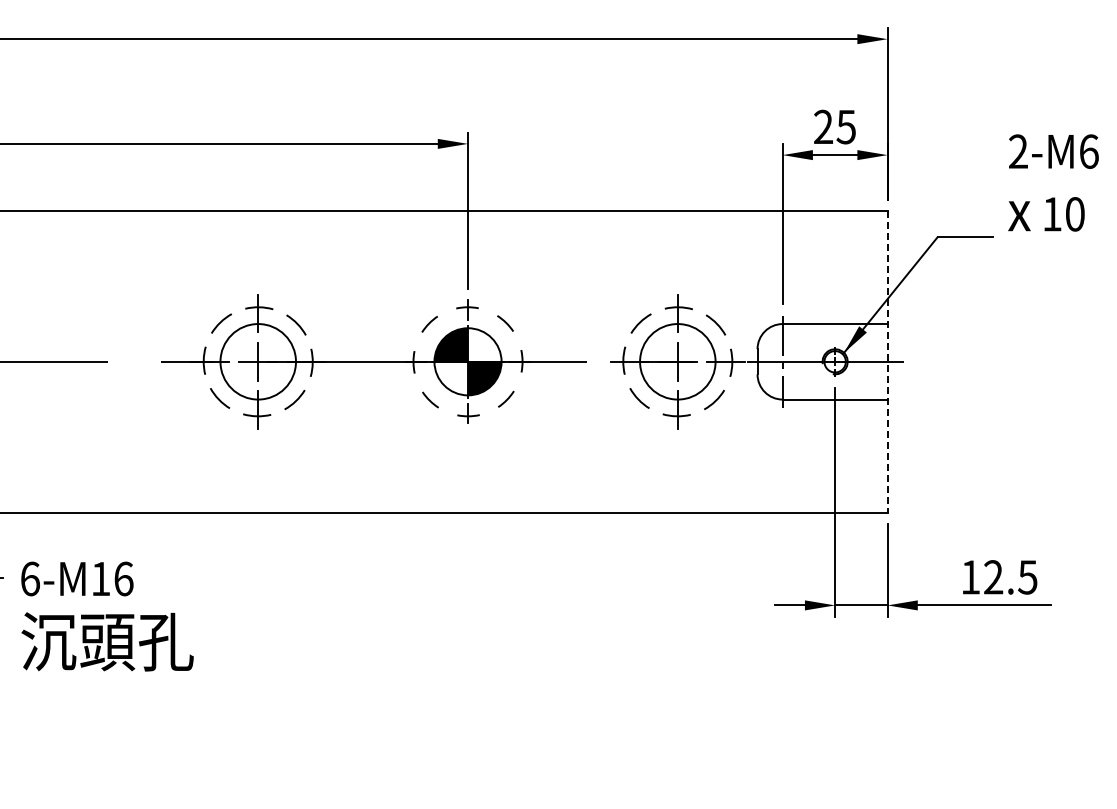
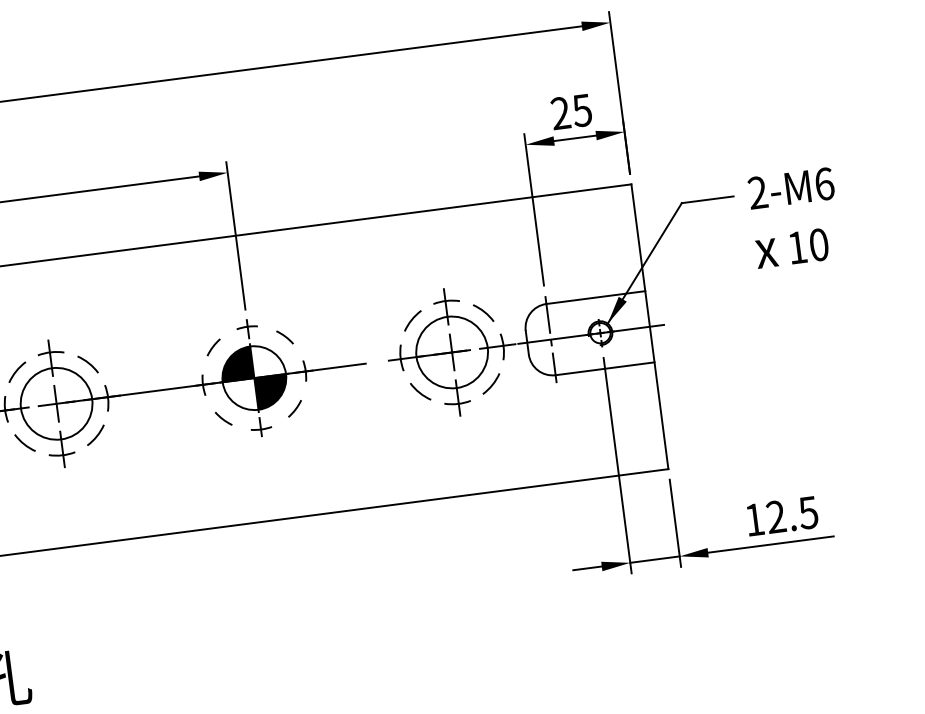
text: (1053, 182) -> (794, 217), moved
line: (887, 362) -> (649, 327), dashed -> solid

